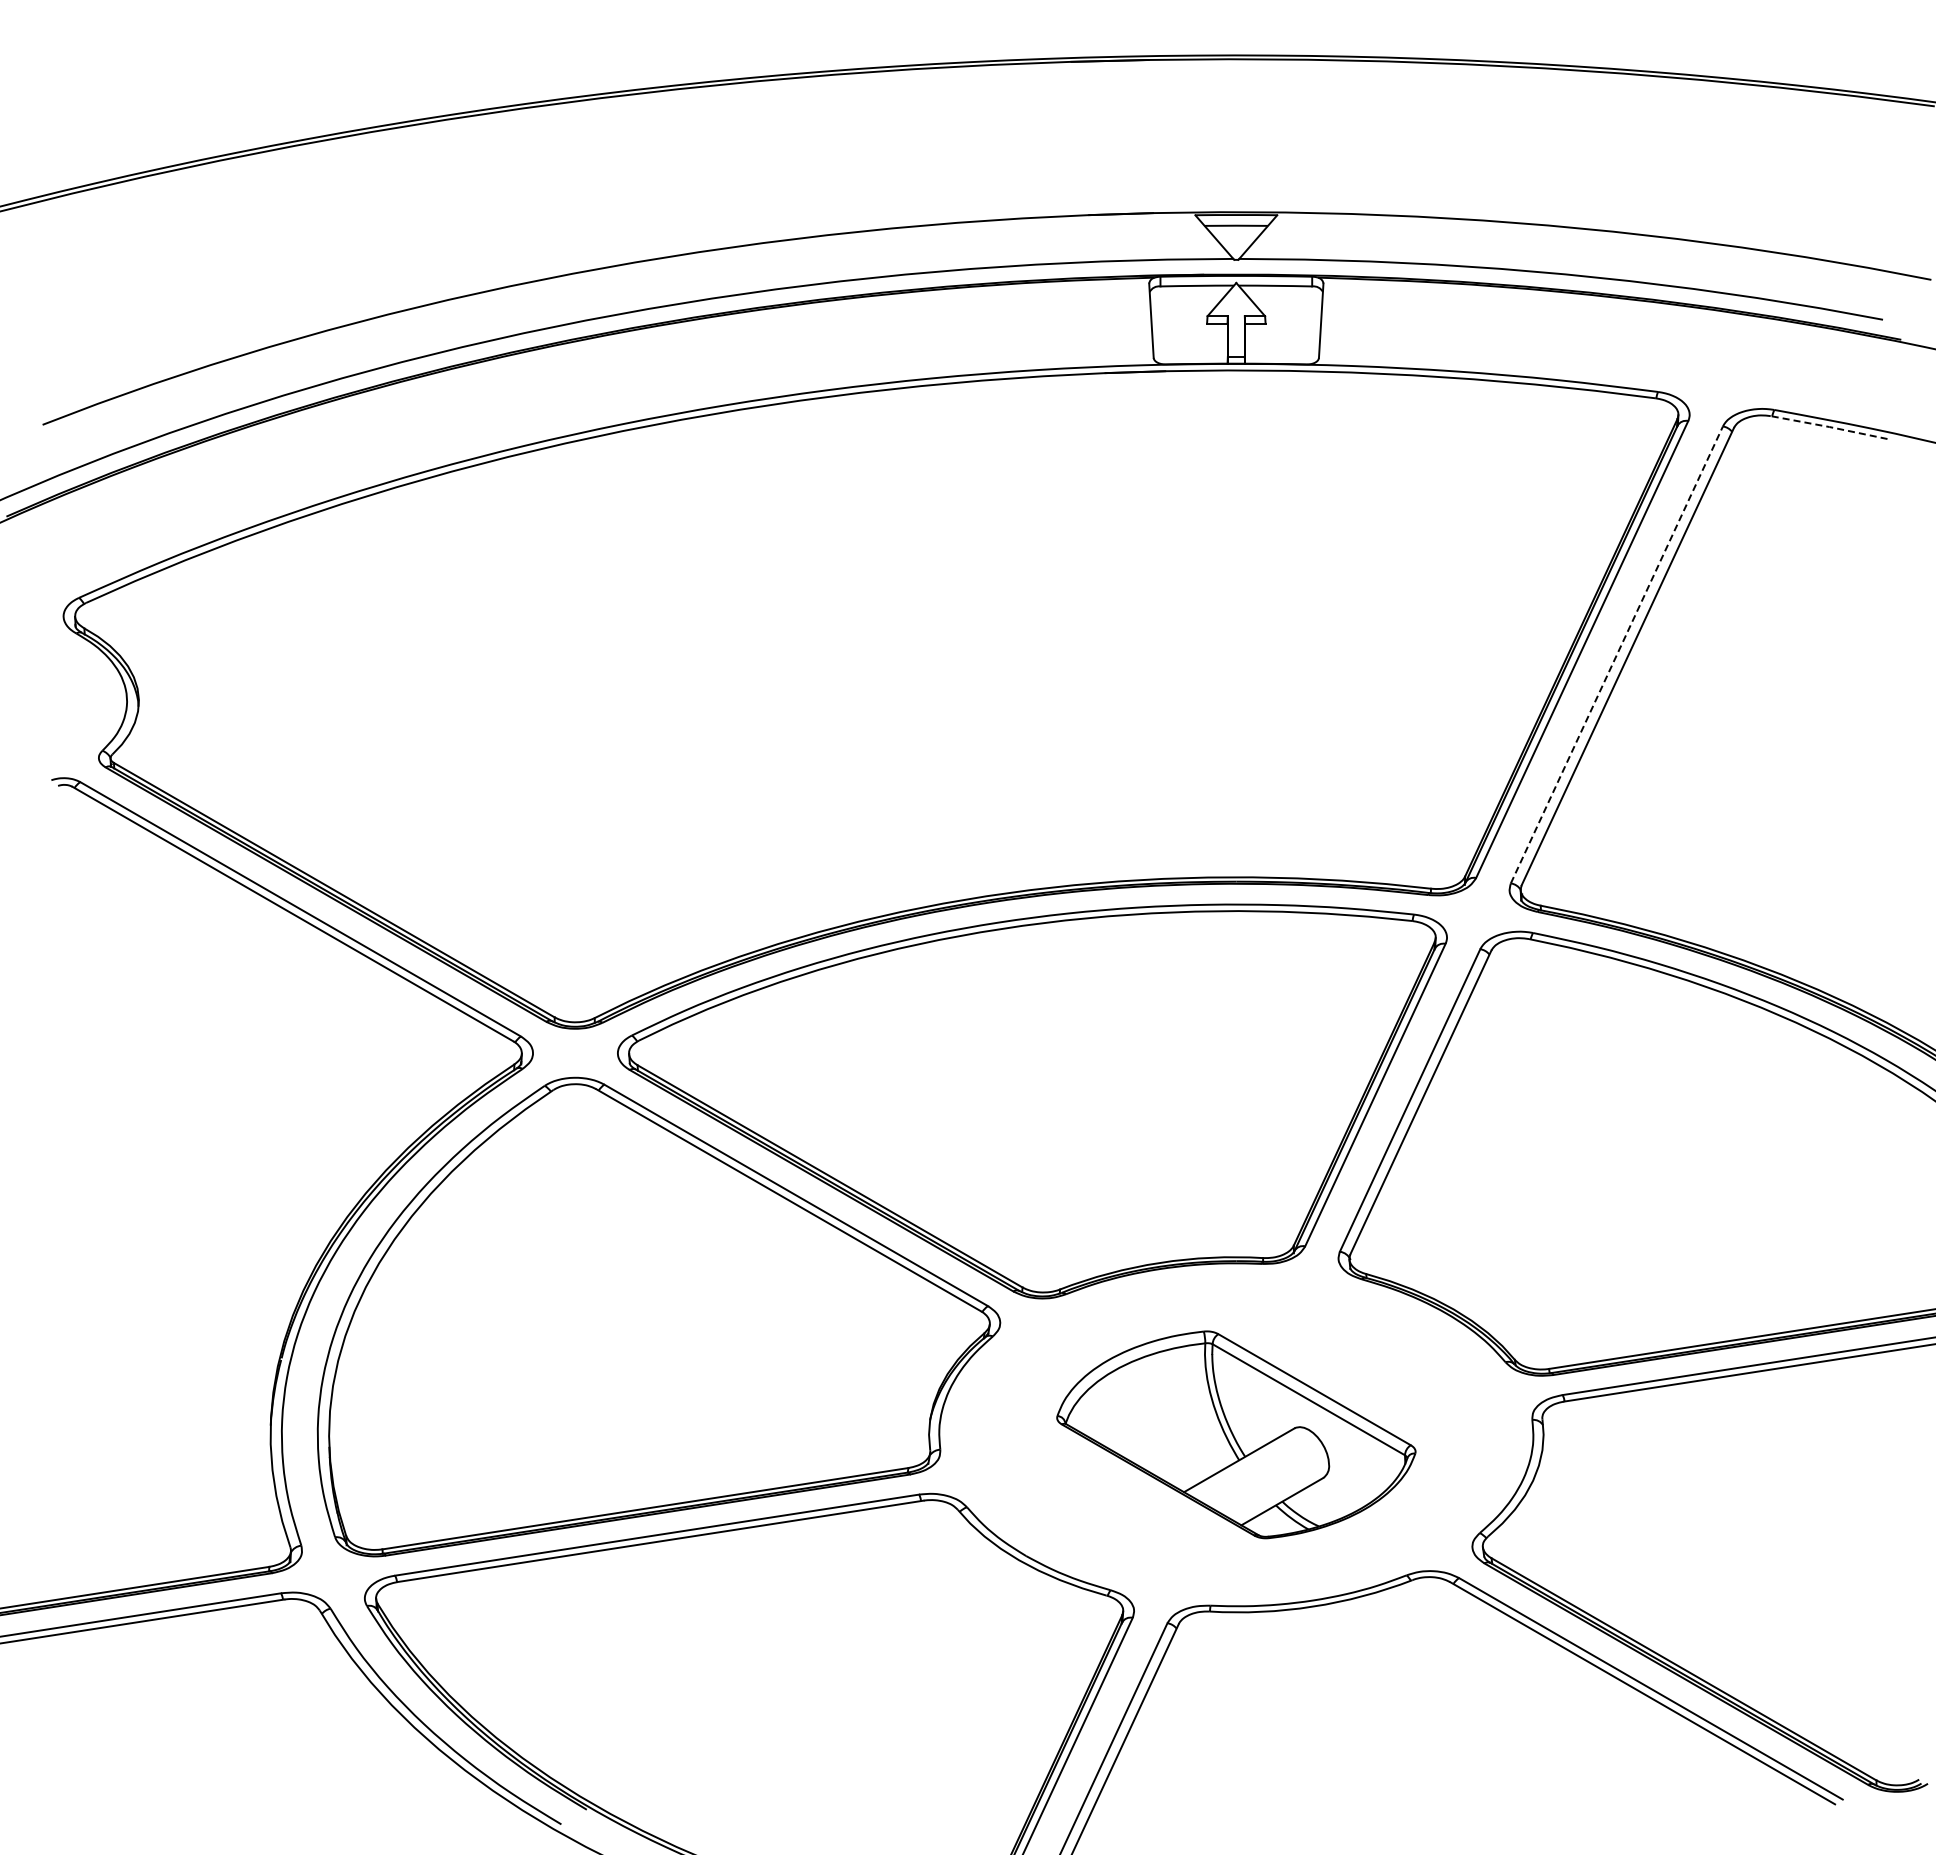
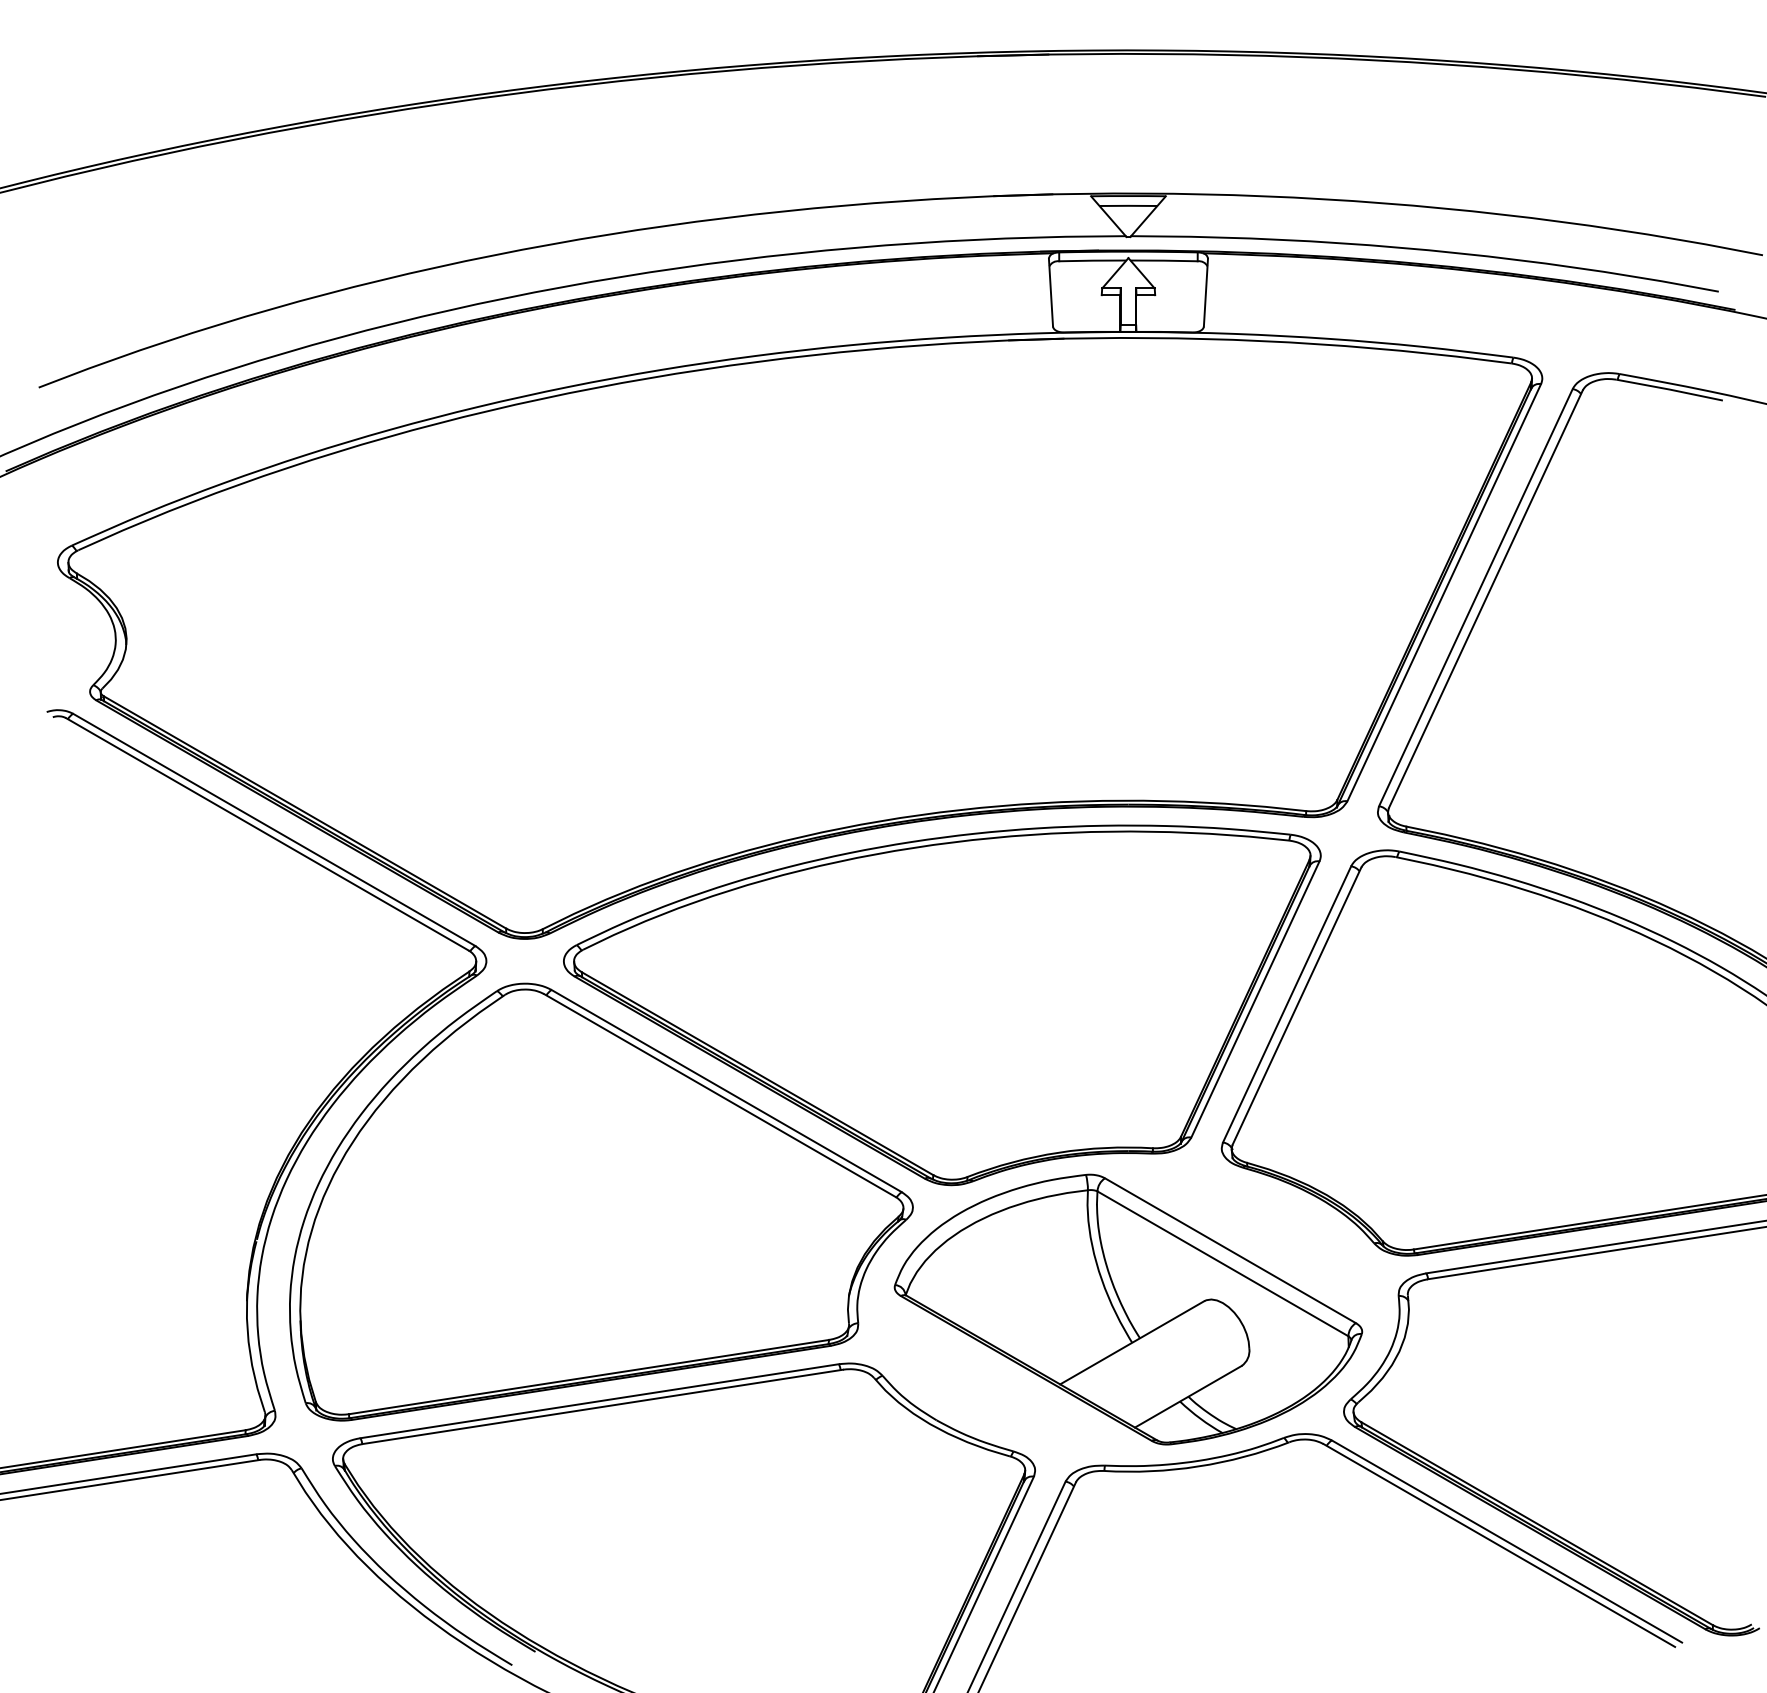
line: (1829, 427) -> (1669, 390), dashed -> solid
line: (1616, 654) -> (1475, 597), dashed -> solid
part: (1236, 1434) -> (1128, 1309), size x1.43

